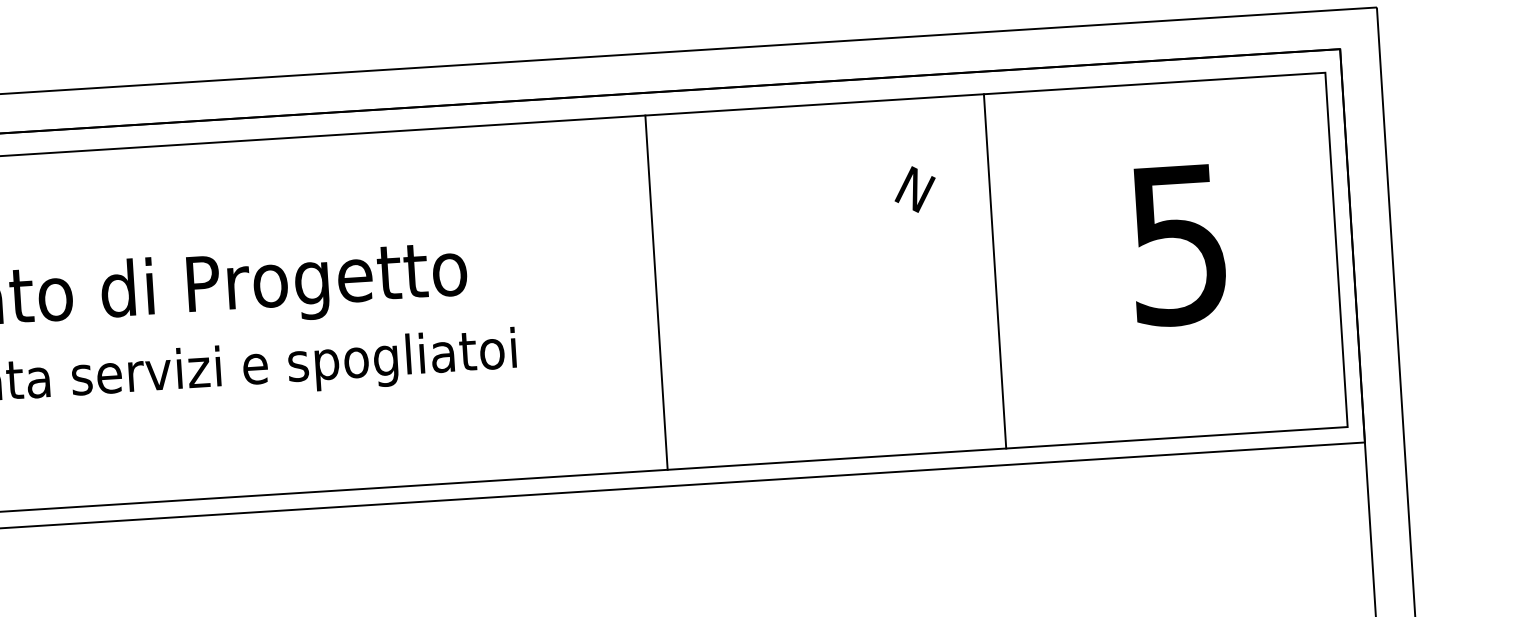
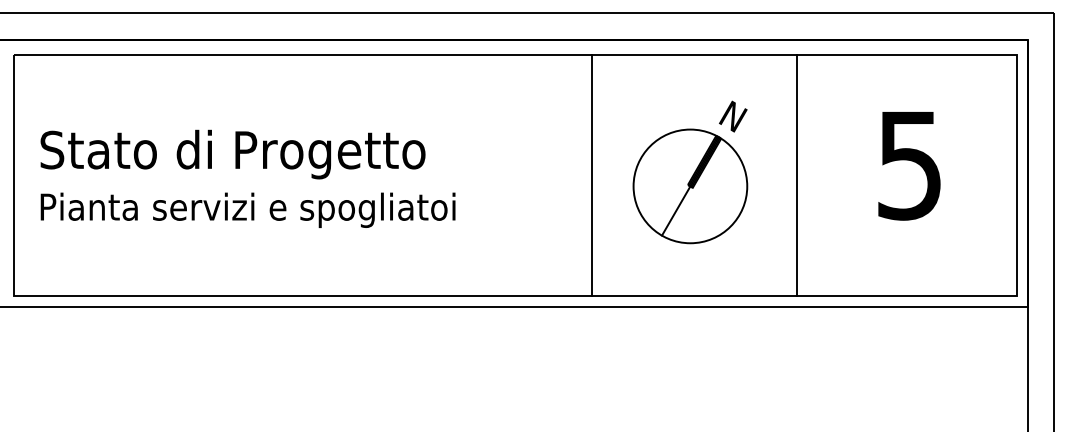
line: (995, 271) -> (797, 175), moved
line: (656, 292) -> (592, 175), moved
part: (858, 296) -> (690, 186), added

